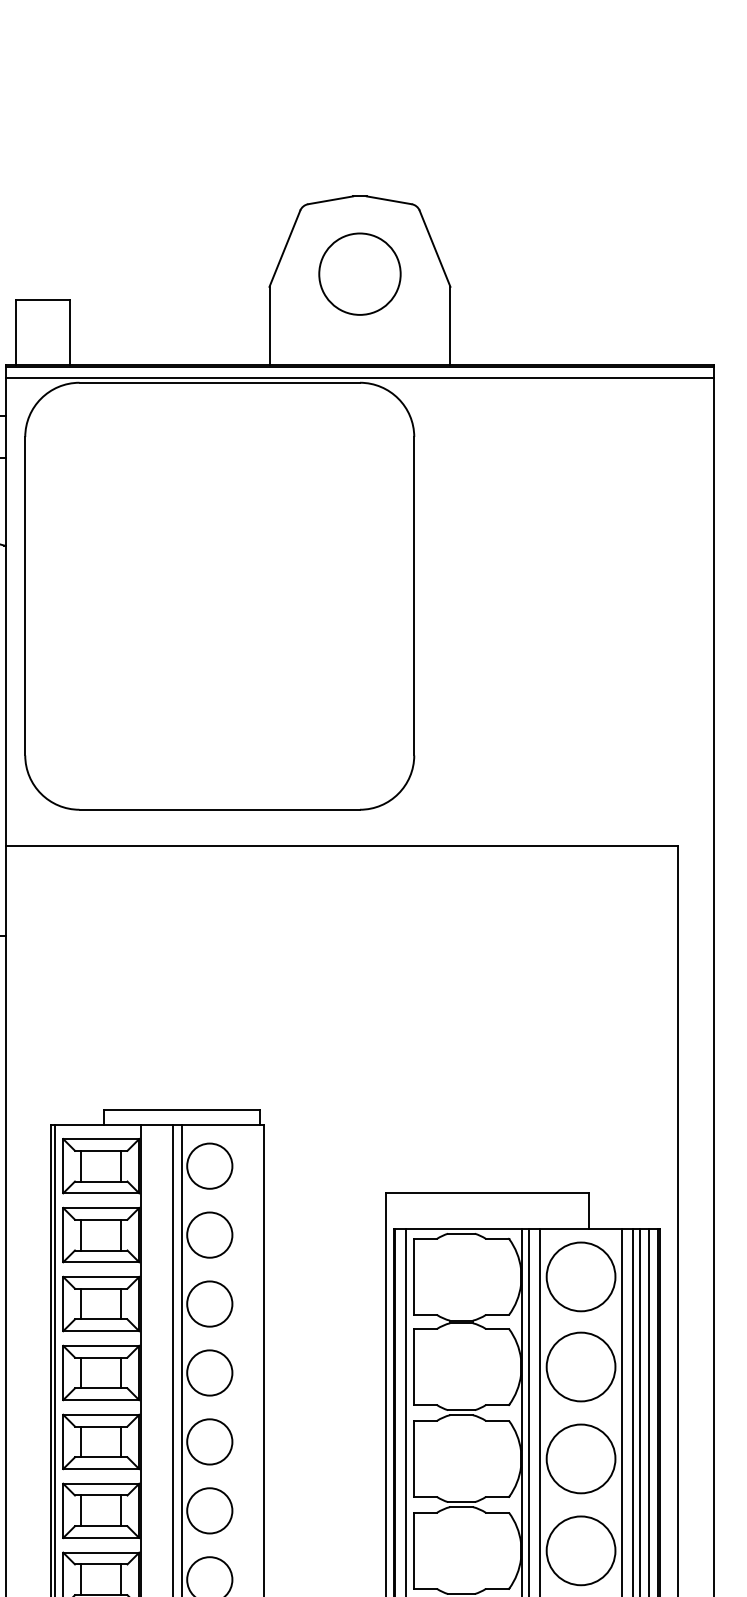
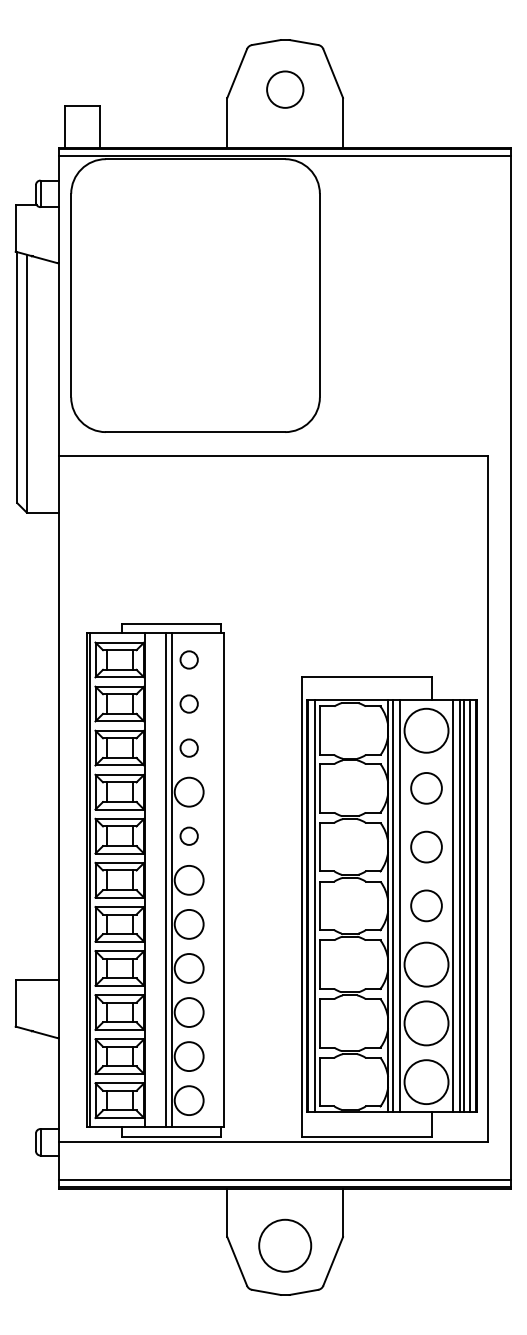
circle: (360, 273) -> (285, 89), size x0.7
circle: (208, 1165) -> (188, 659), size x0.6
circle: (208, 1234) -> (188, 703), size x0.6
circle: (208, 1303) -> (188, 747), size x0.6
circle: (581, 1367) -> (426, 788), size x0.7
circle: (208, 1440) -> (188, 835), size x0.6
circle: (581, 1459) -> (426, 847), size x0.7
circle: (581, 1550) -> (426, 905), size x0.7

